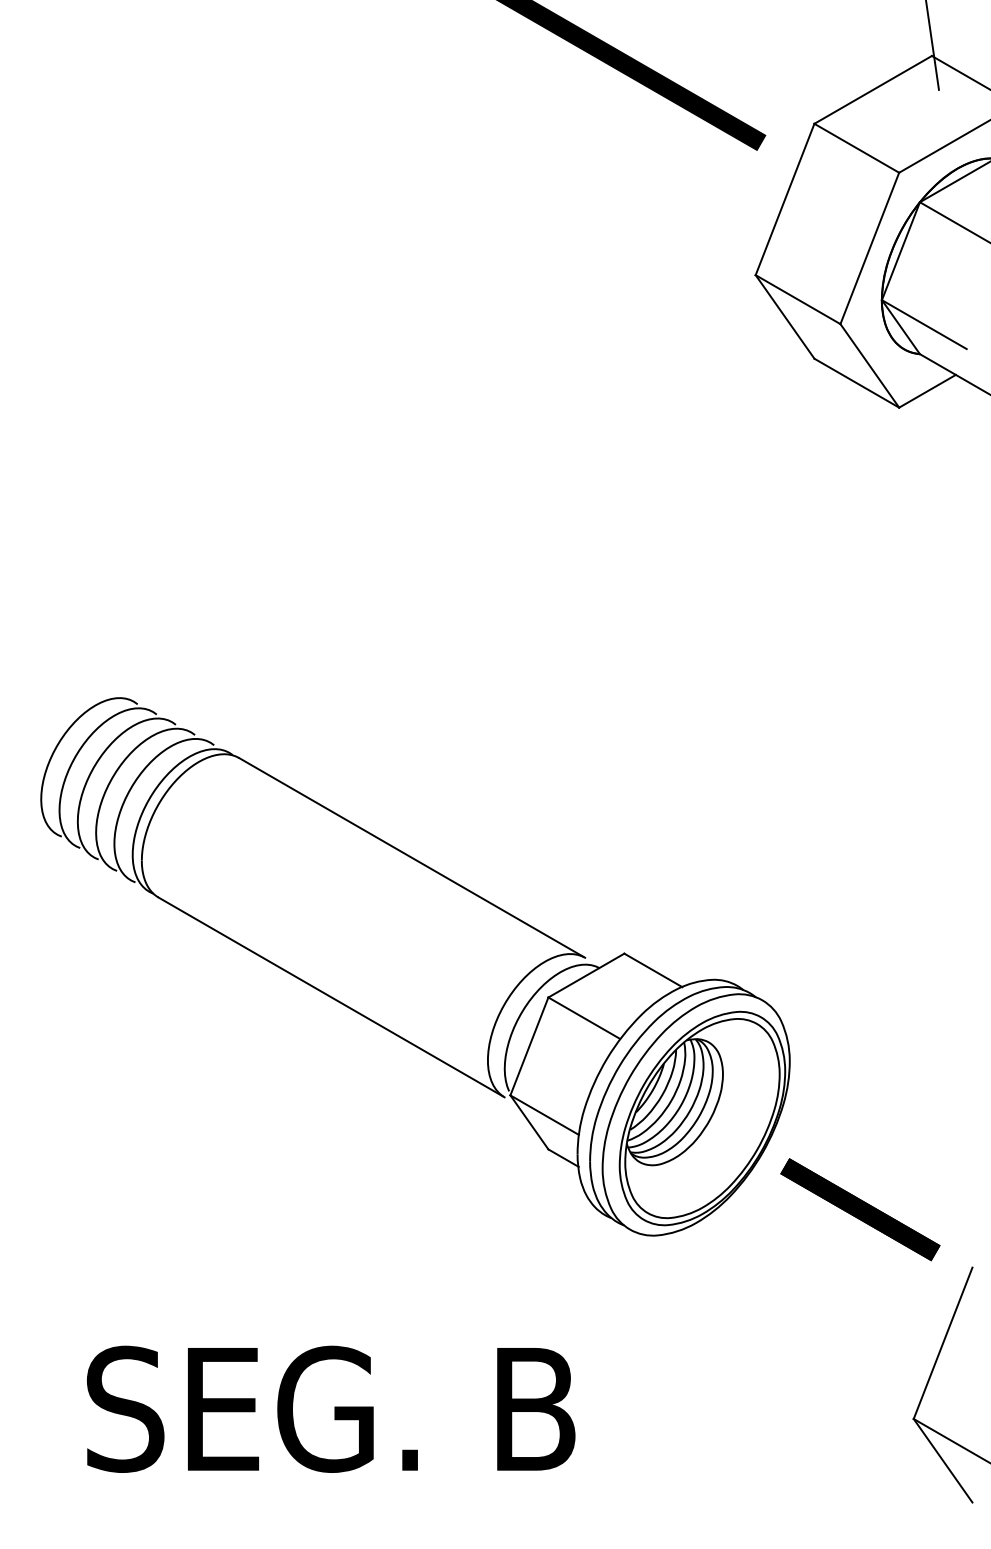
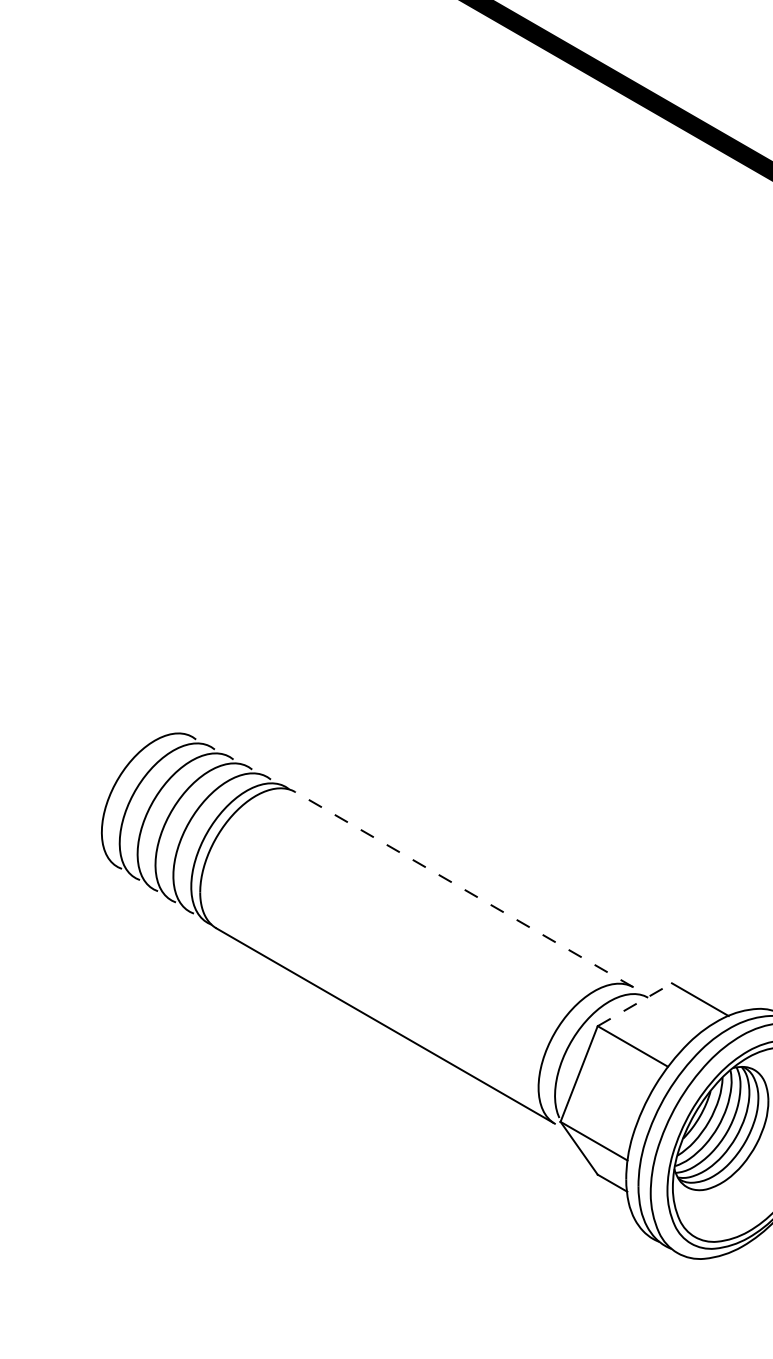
line: (412, 857) -> (464, 889), solid -> dashed
line: (586, 975) -> (634, 1004), solid -> dashed

